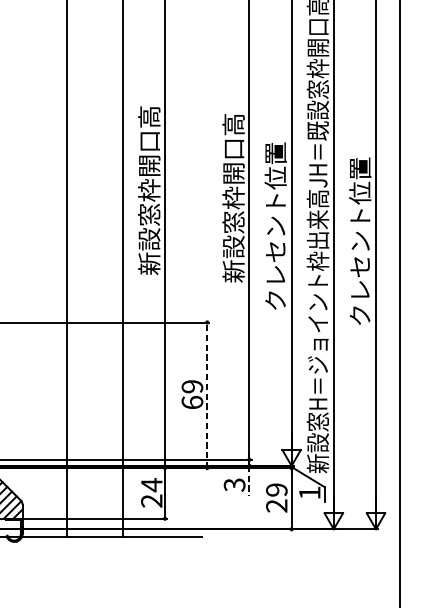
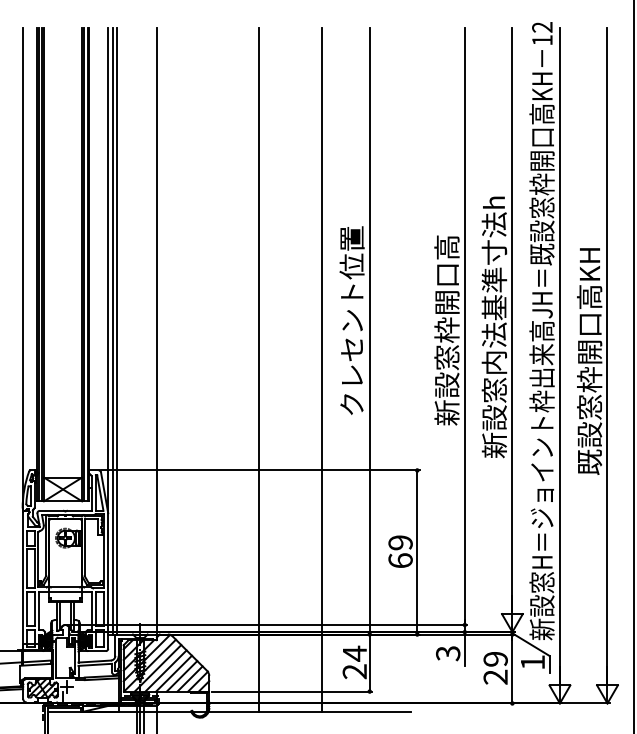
text: (148, 190) -> (351, 321), 新設窓枠開口高 -> クレセント位置
text: (275, 195) -> (494, 327), クレセント位置 -> 新設窓内法基準寸法h
text: (360, 225) -> (589, 361), クレセント位置 -> 既設窓枠開口高KH
line: (207, 394) -> (417, 551), dashed -> solid
line: (249, 480) -> (464, 648), dashed -> solid

